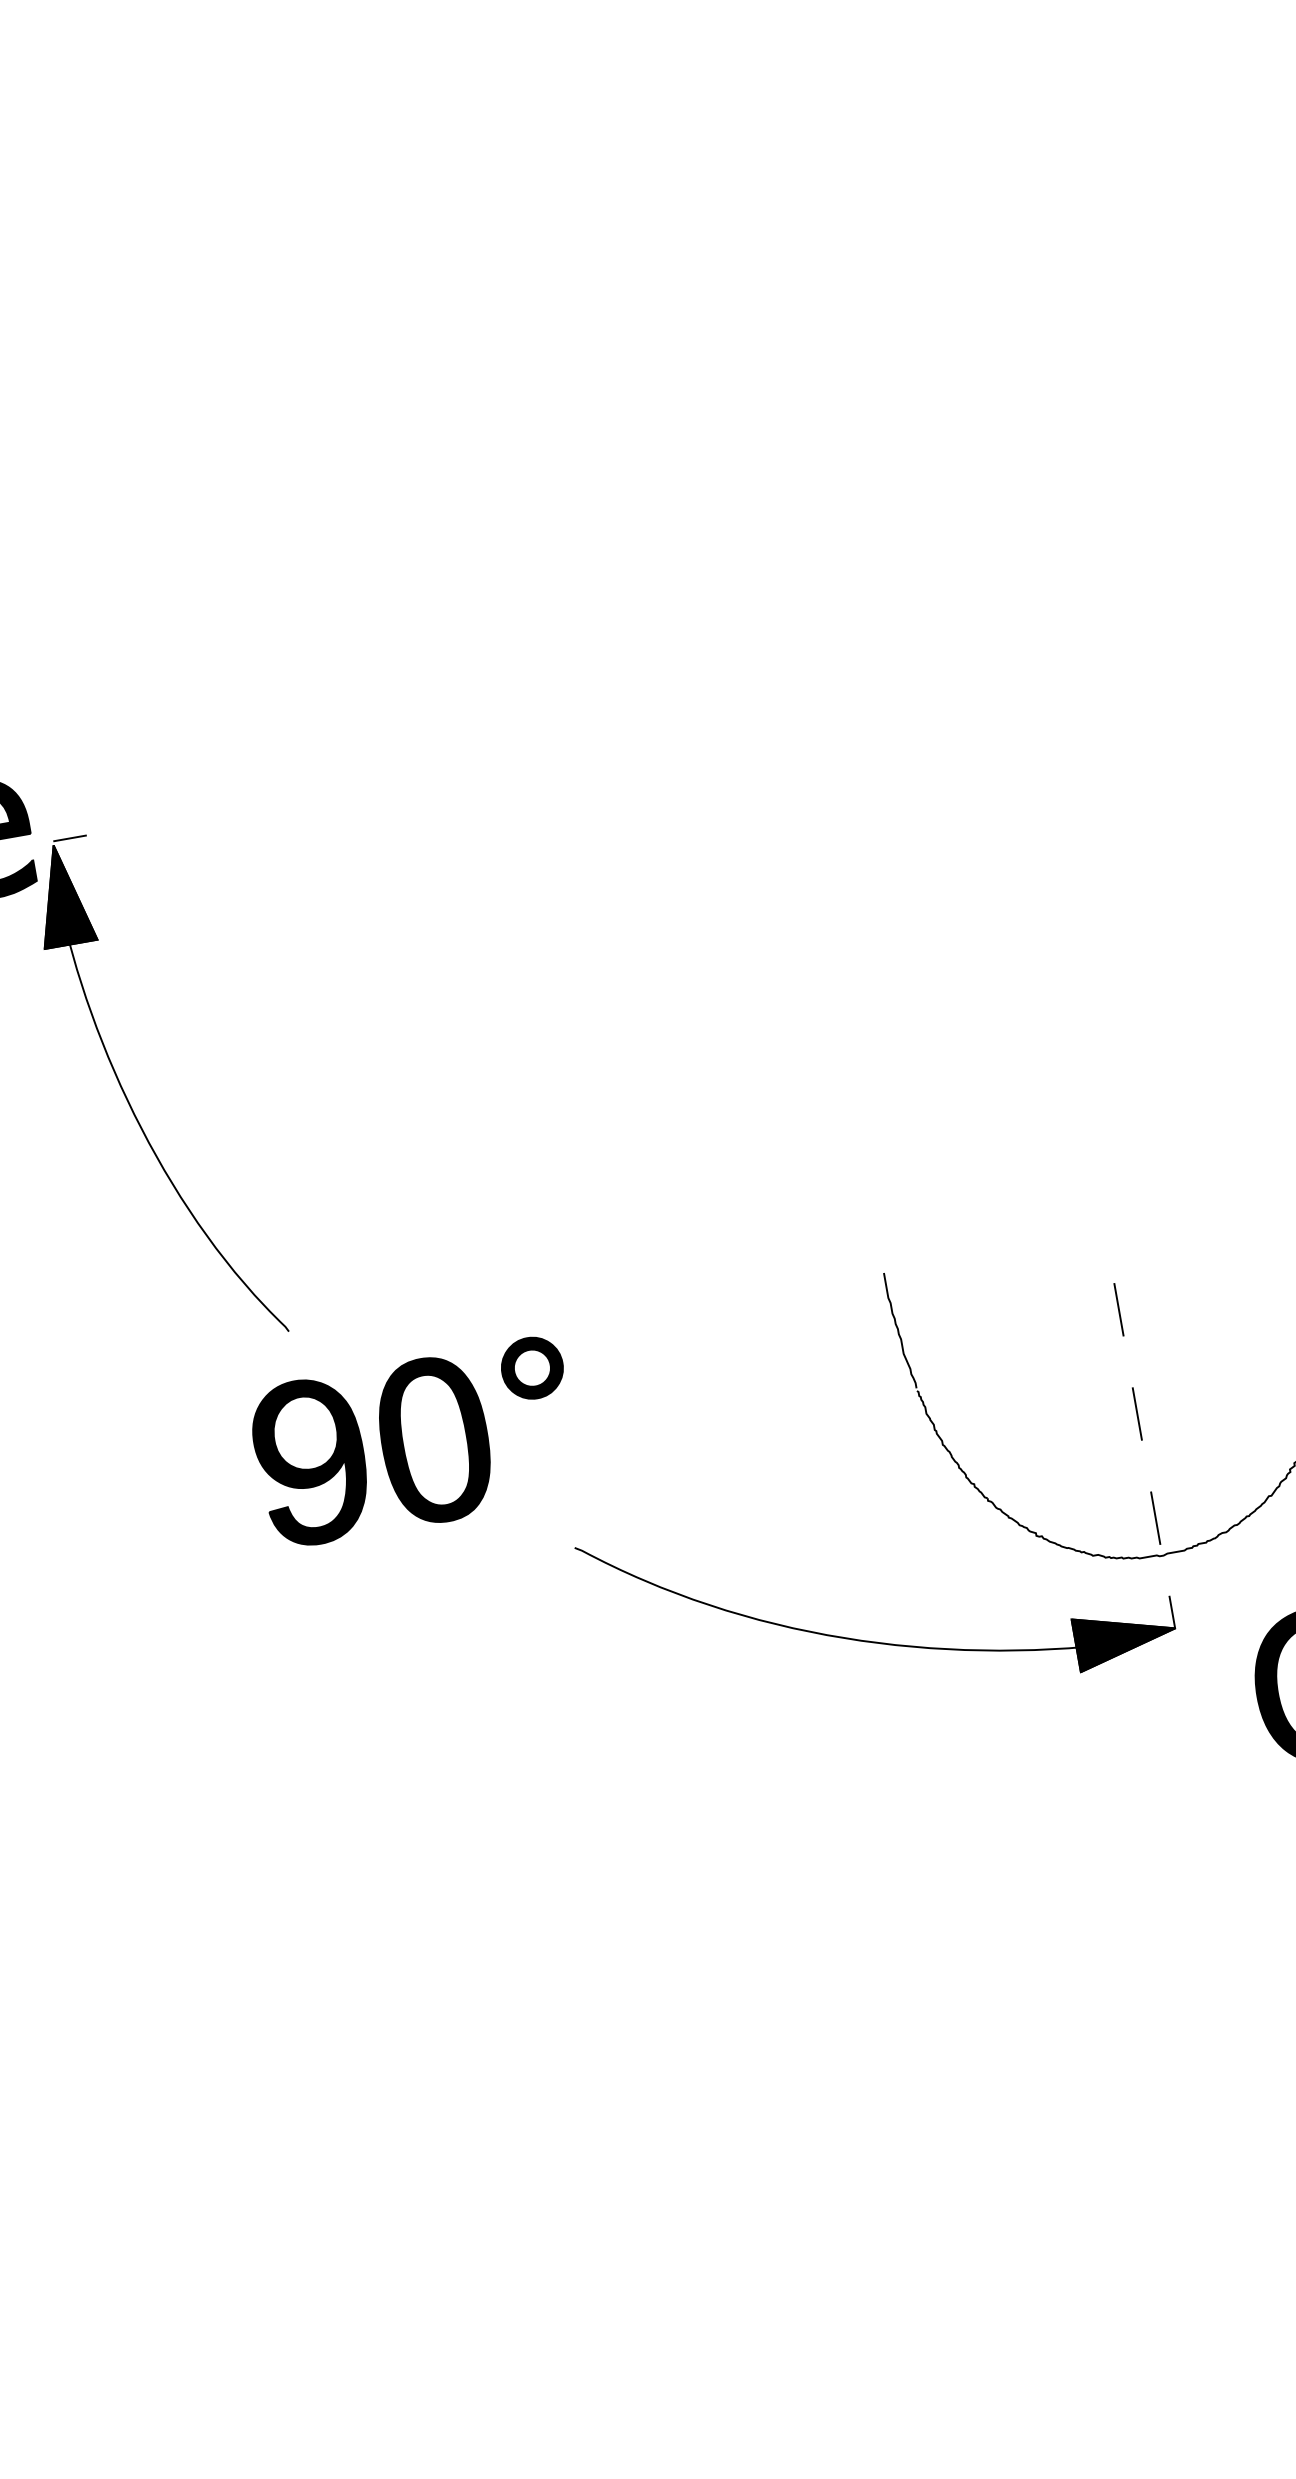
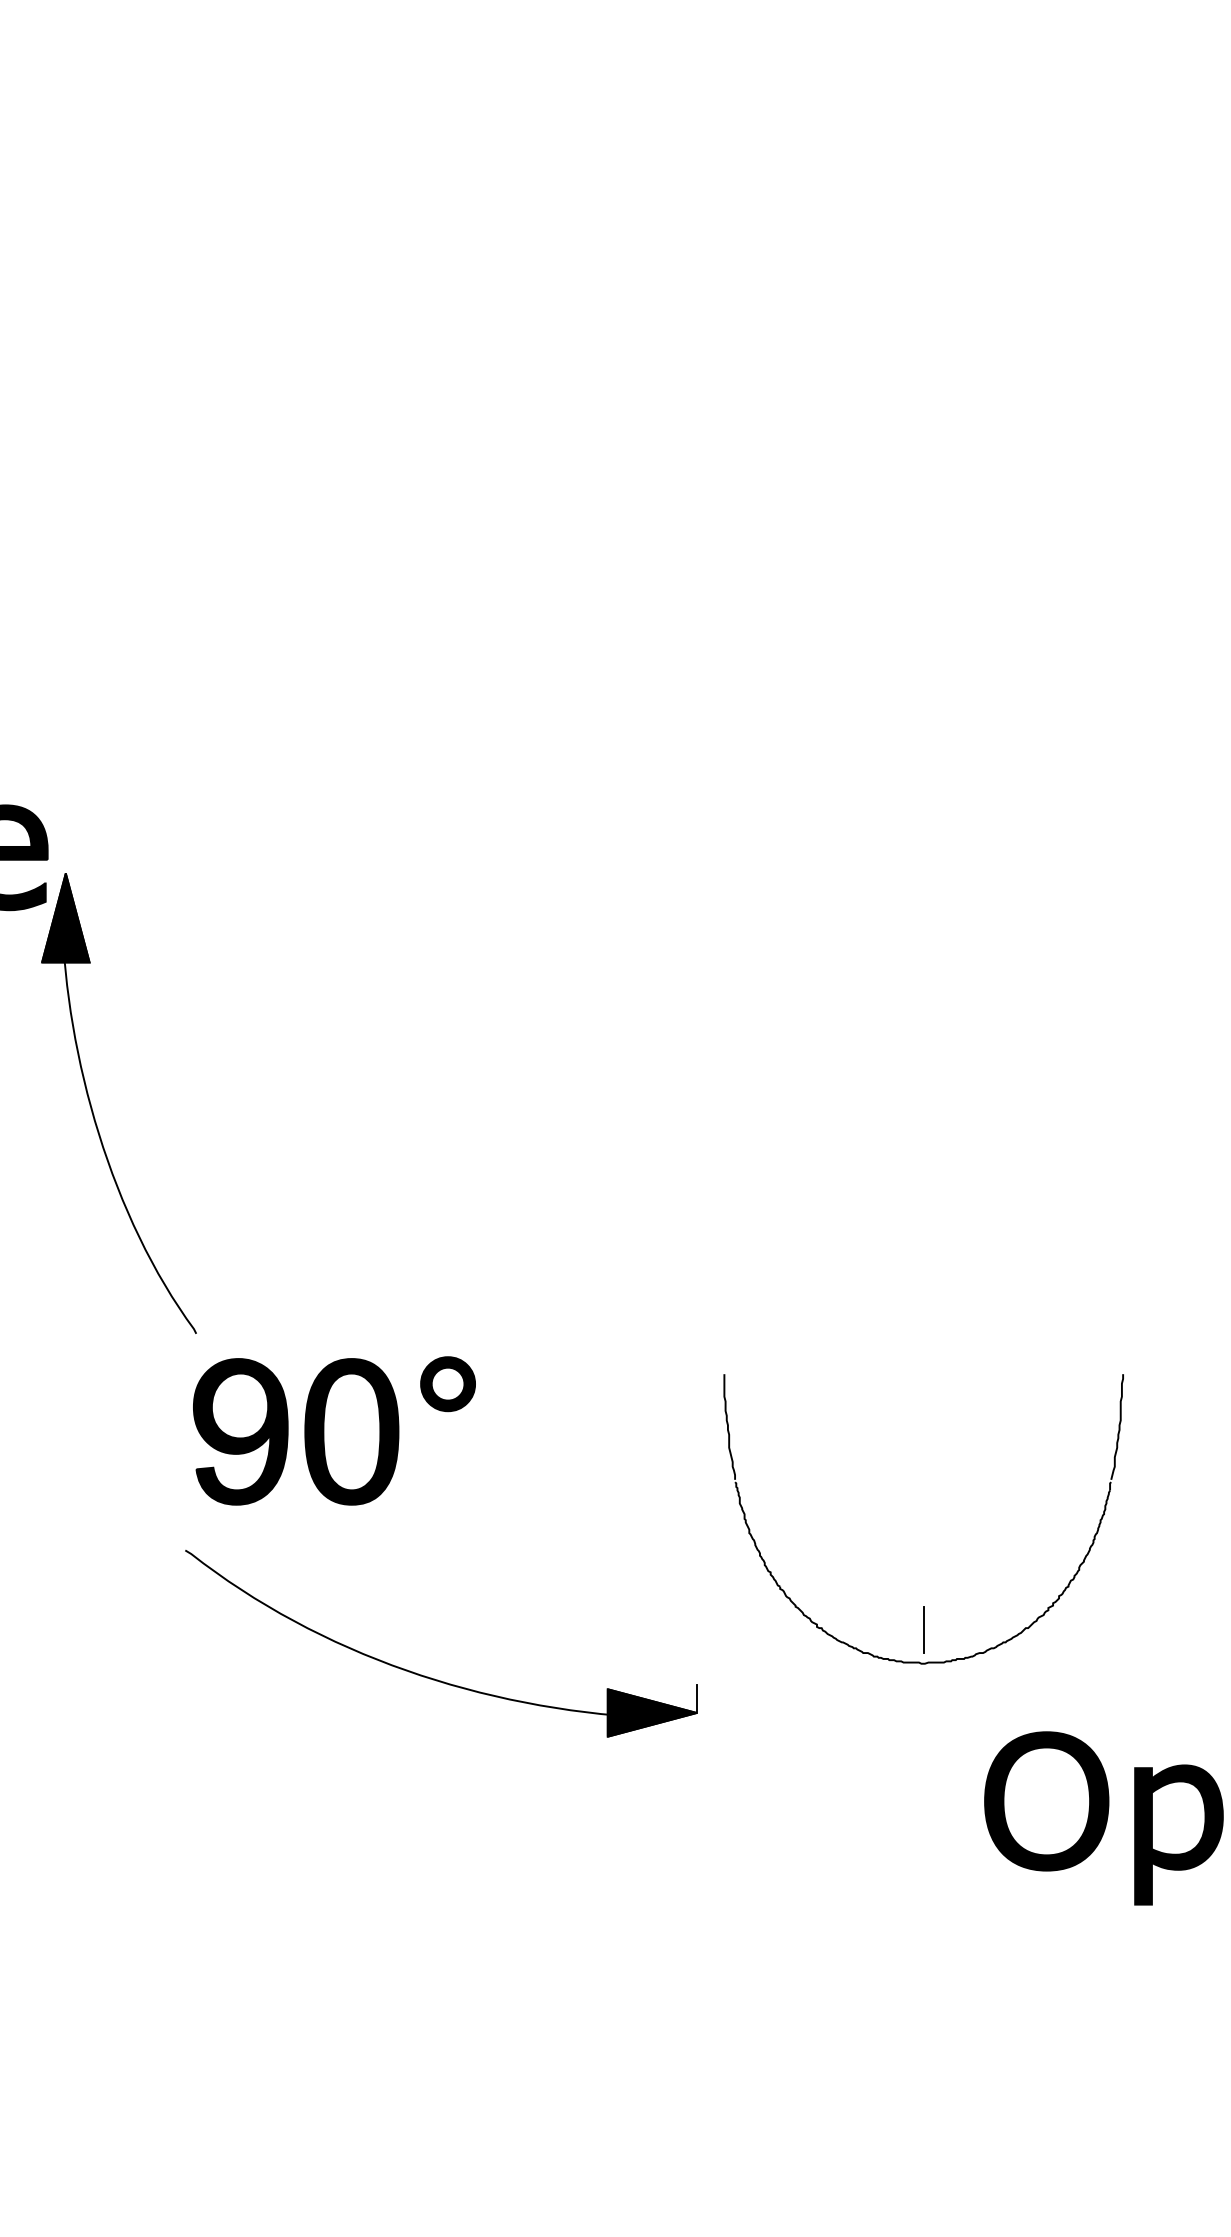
line: (70, 837) -> (81, 869), removed
line: (1118, 1309) -> (923, 1442), removed
line: (1137, 1414) -> (923, 1536), removed
part: (415, 1441) -> (334, 1430), moved
part: (873, 1640) -> (431, 1677), moved

